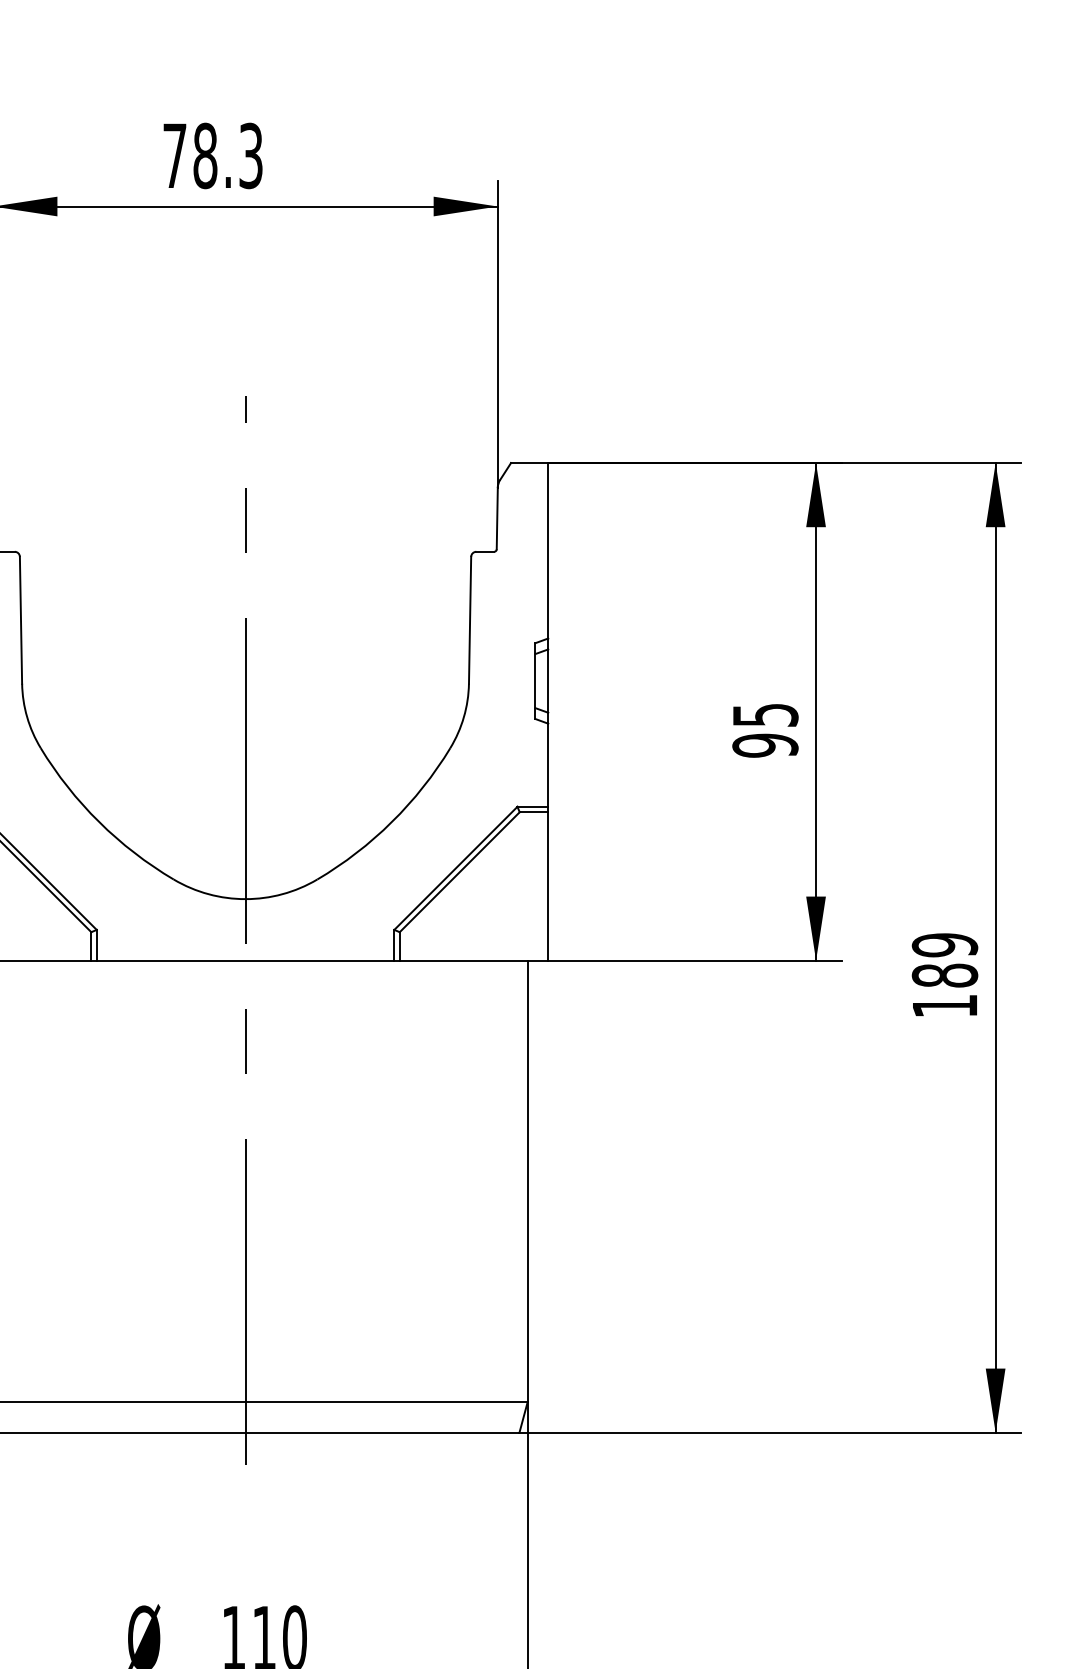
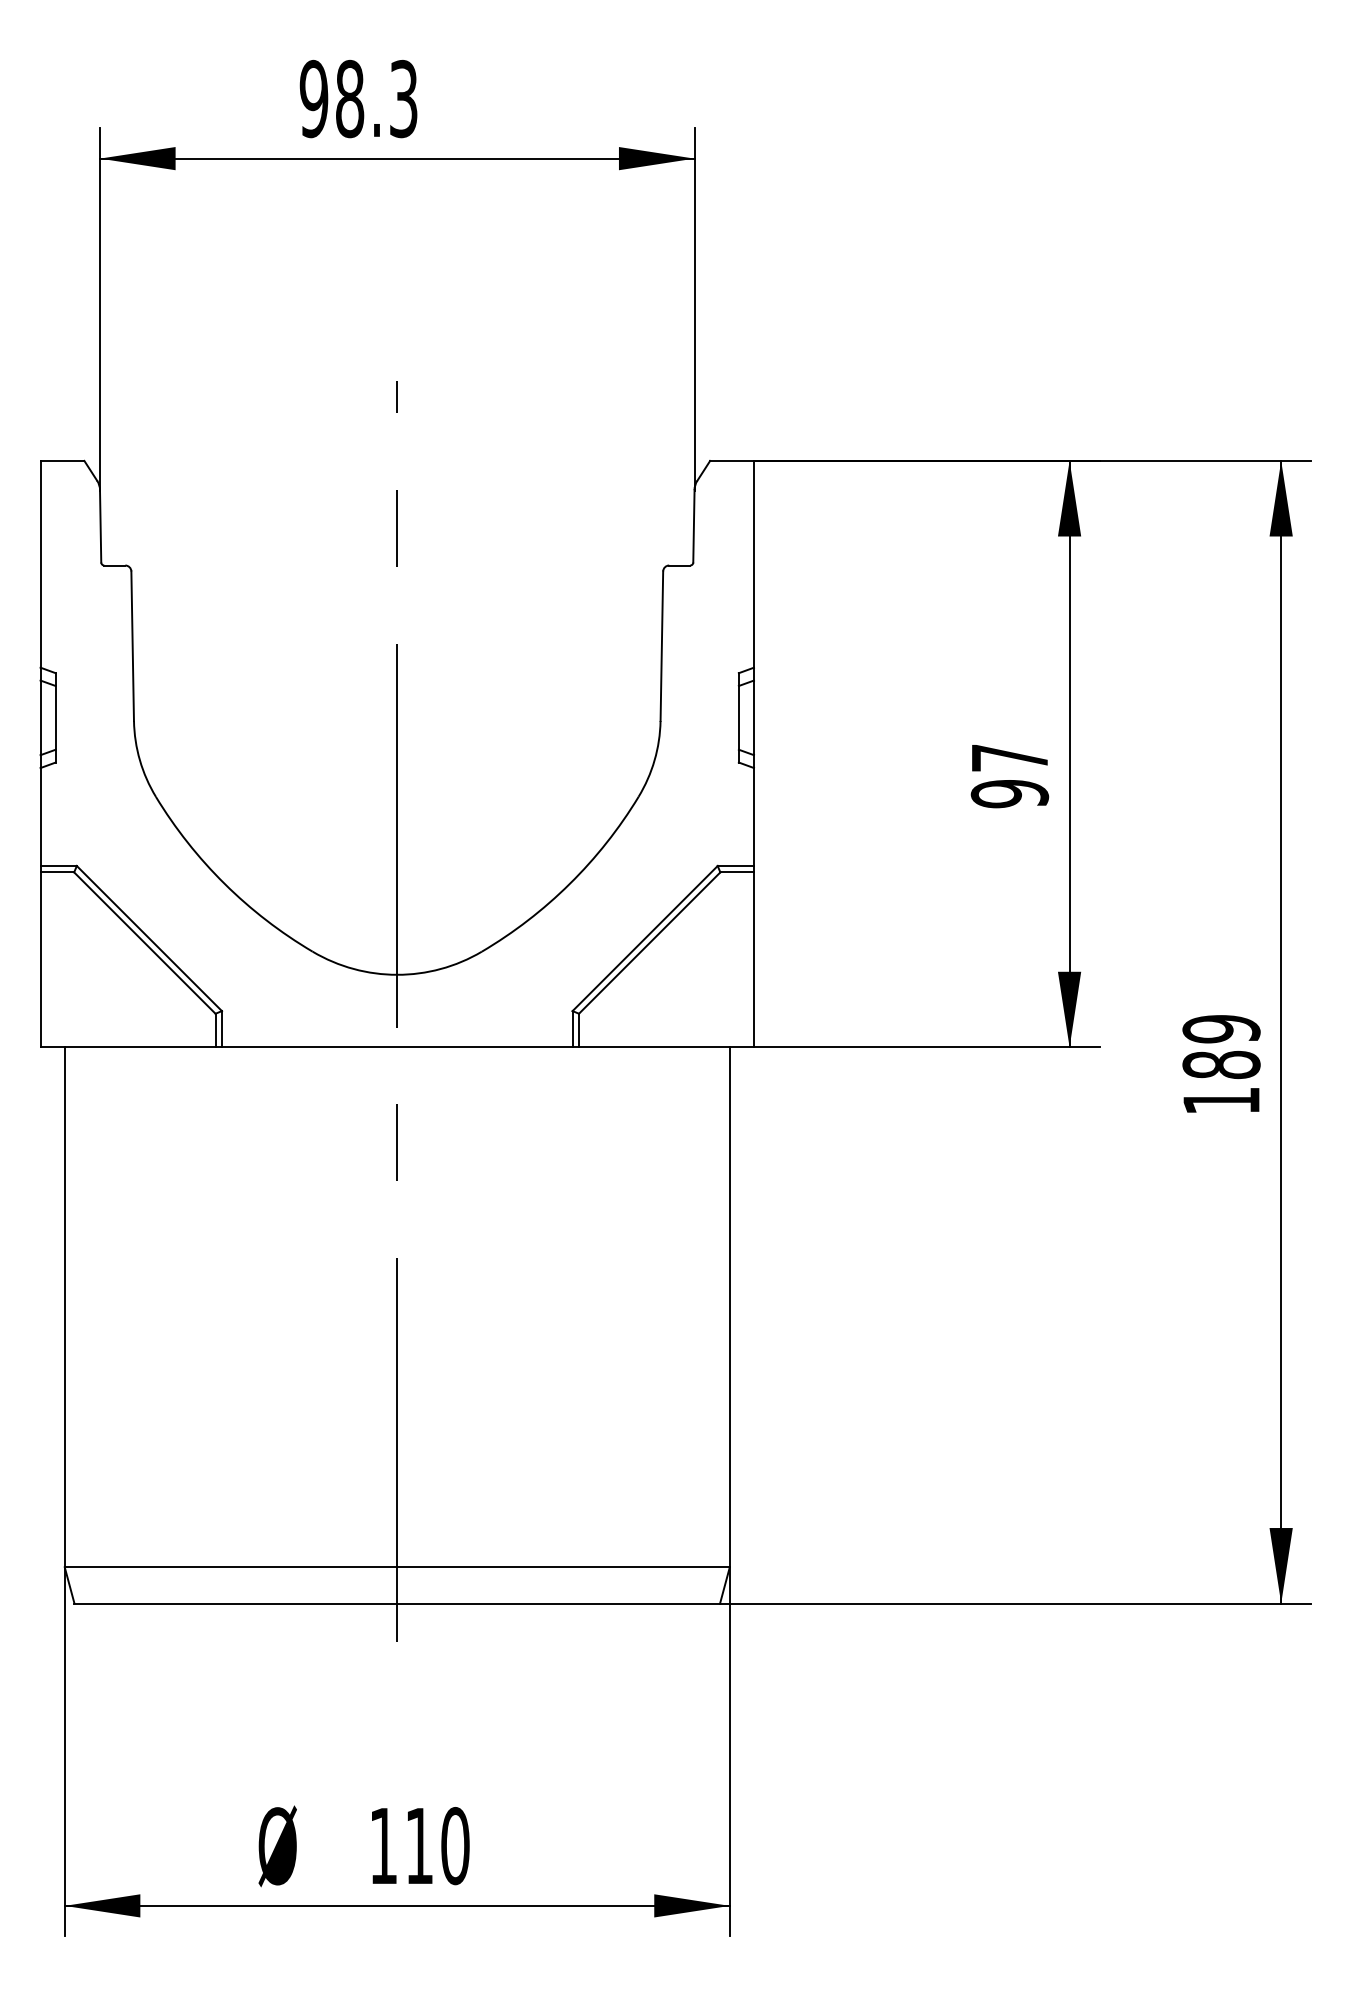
text: (174, 155) -> (313, 98), 78.3 -> 98.3
text: (765, 715) -> (1010, 758), 95 -> 97

